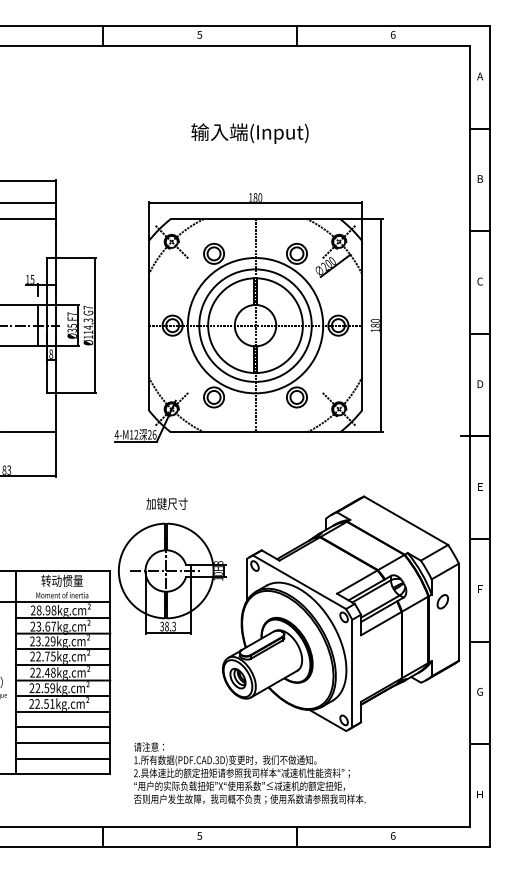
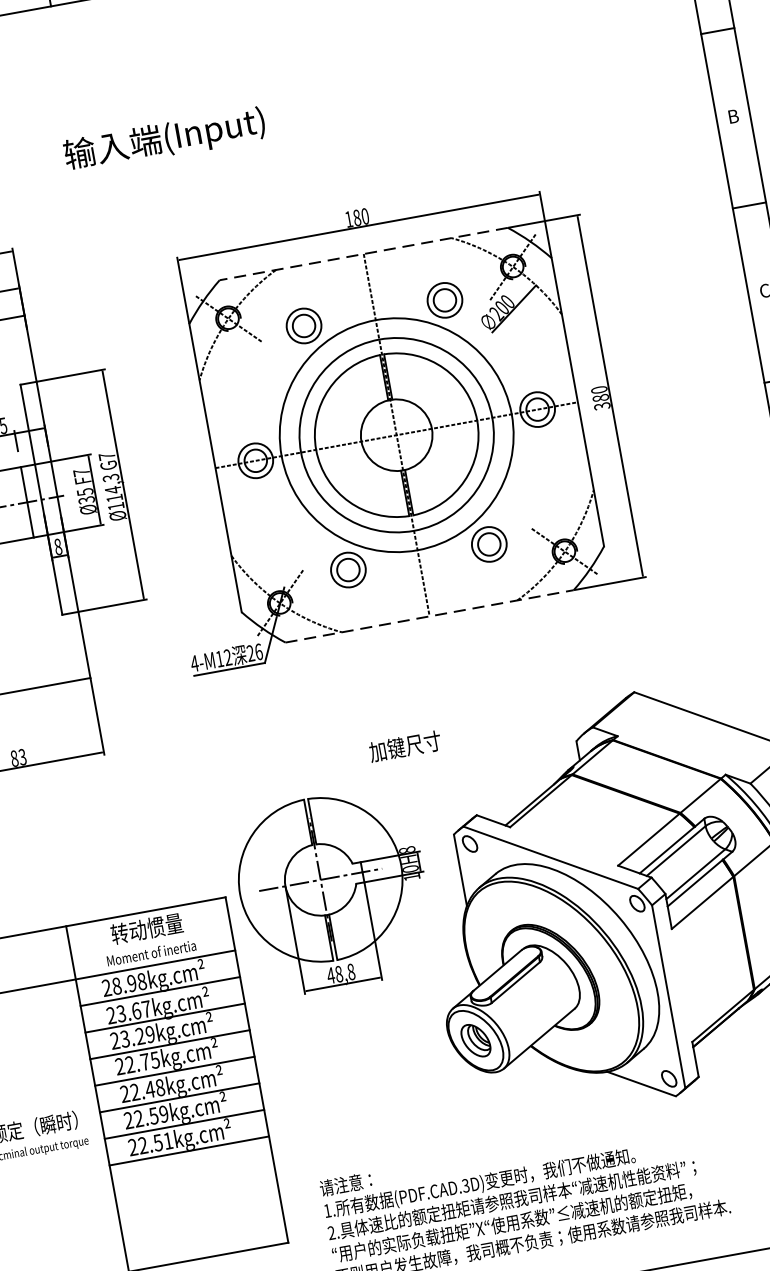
text: (249, 133) -> (163, 140), moved
line: (255, 219) -> (363, 254), solid -> dashed
text: (374, 330) -> (600, 406), 180 -> 380
line: (255, 432) -> (429, 616), solid -> dashed
text: (166, 503) -> (404, 746), moved
text: (168, 626) -> (341, 973), 38,3 -> 48,8
line: (63, 727) -> (194, 1177), removed
line: (63, 743) -> (199, 1204), removed
line: (63, 758) -> (203, 1230), removed

